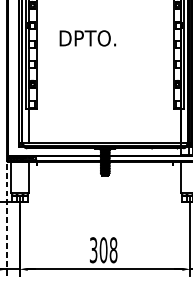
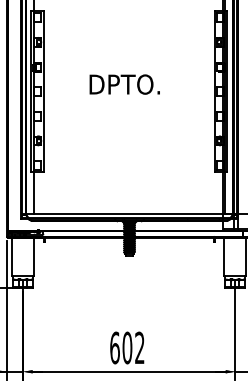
text: (87, 38) -> (124, 84), moved
line: (7, 220) -> (7, 310), dashed -> solid
text: (103, 249) -> (127, 347), 308 -> 602

